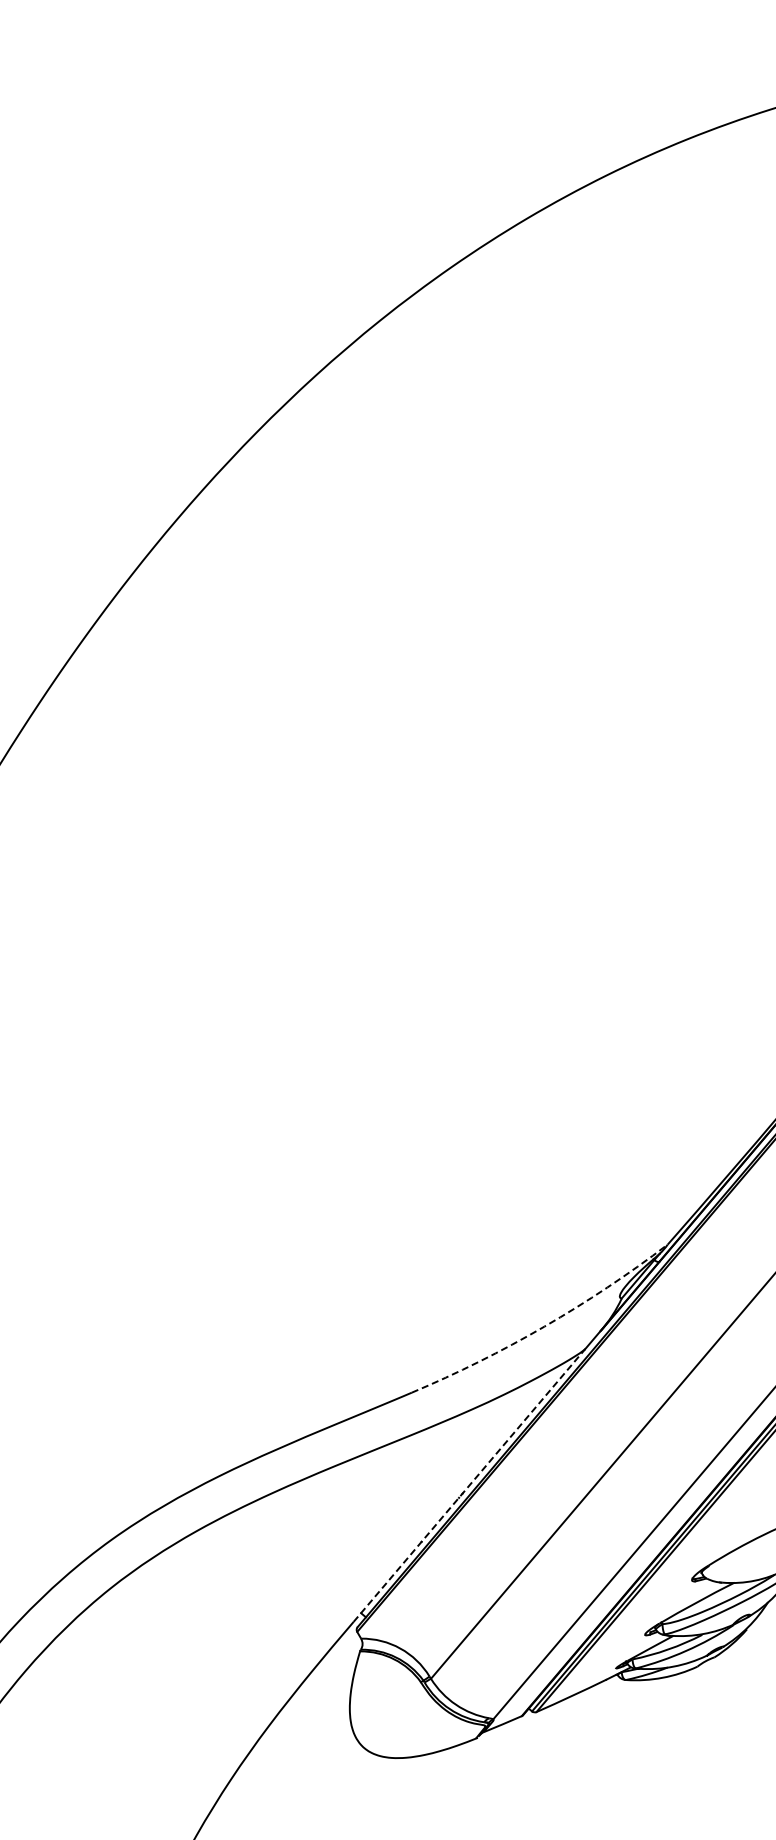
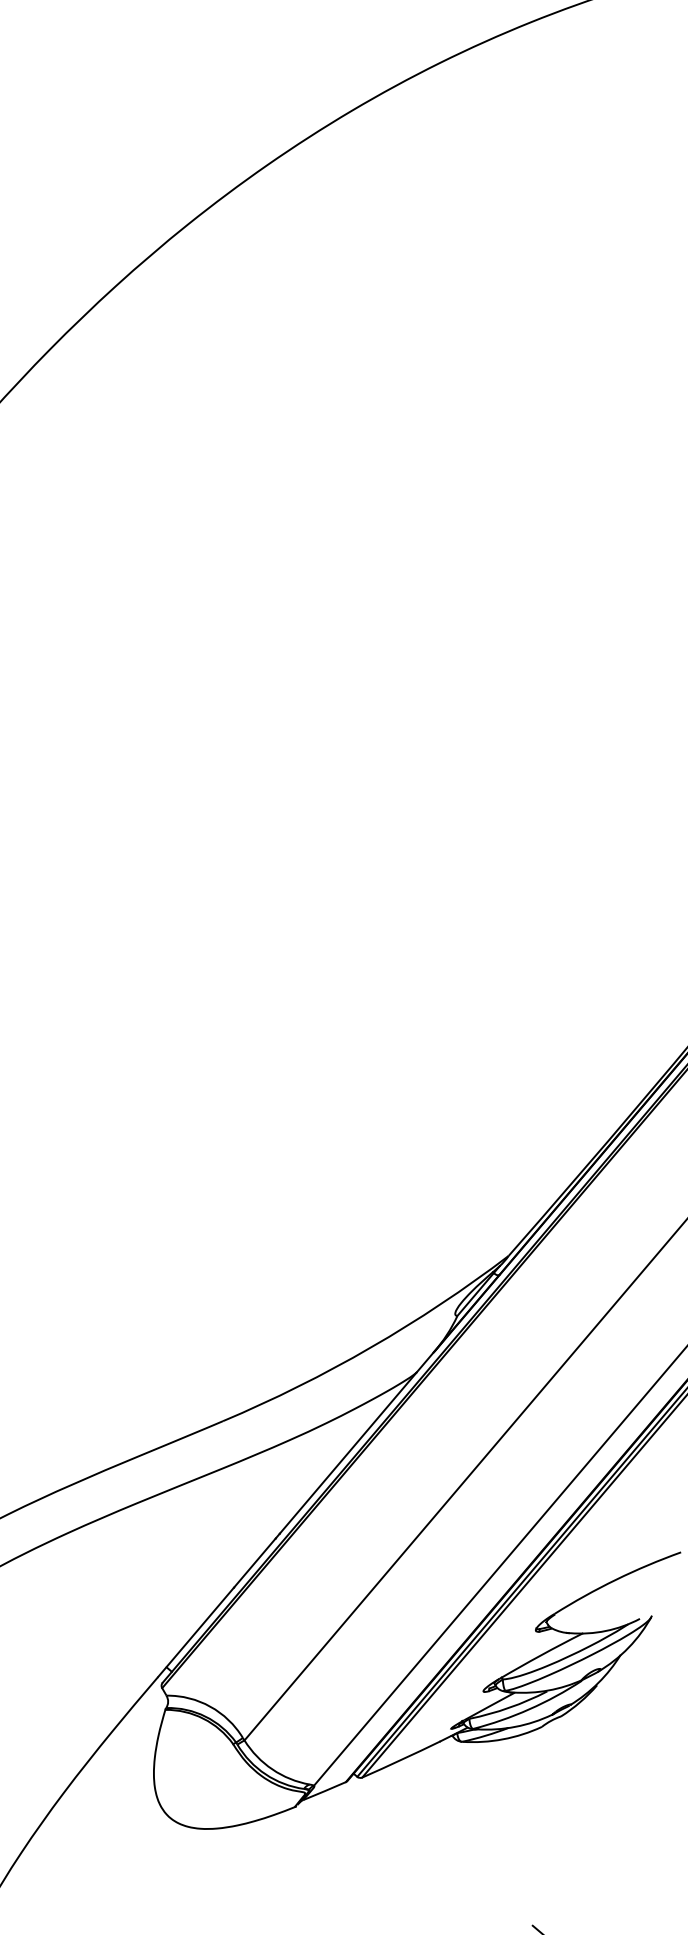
arc: (544, 1326) -> (371, 1347), dashed -> solid
line: (469, 1485) -> (287, 1524), dashed -> solid

